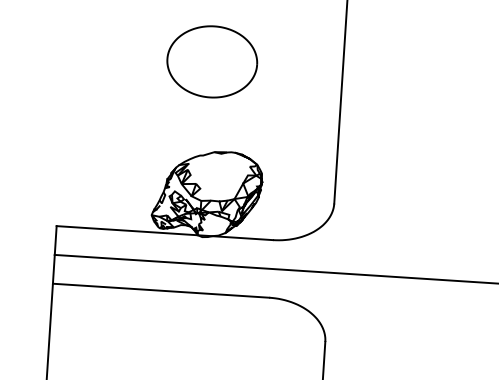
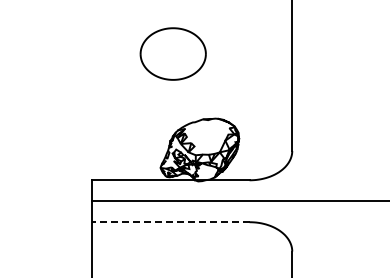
part: (211, 61) -> (172, 53), moved
line: (160, 291) -> (170, 222), solid -> dashed

